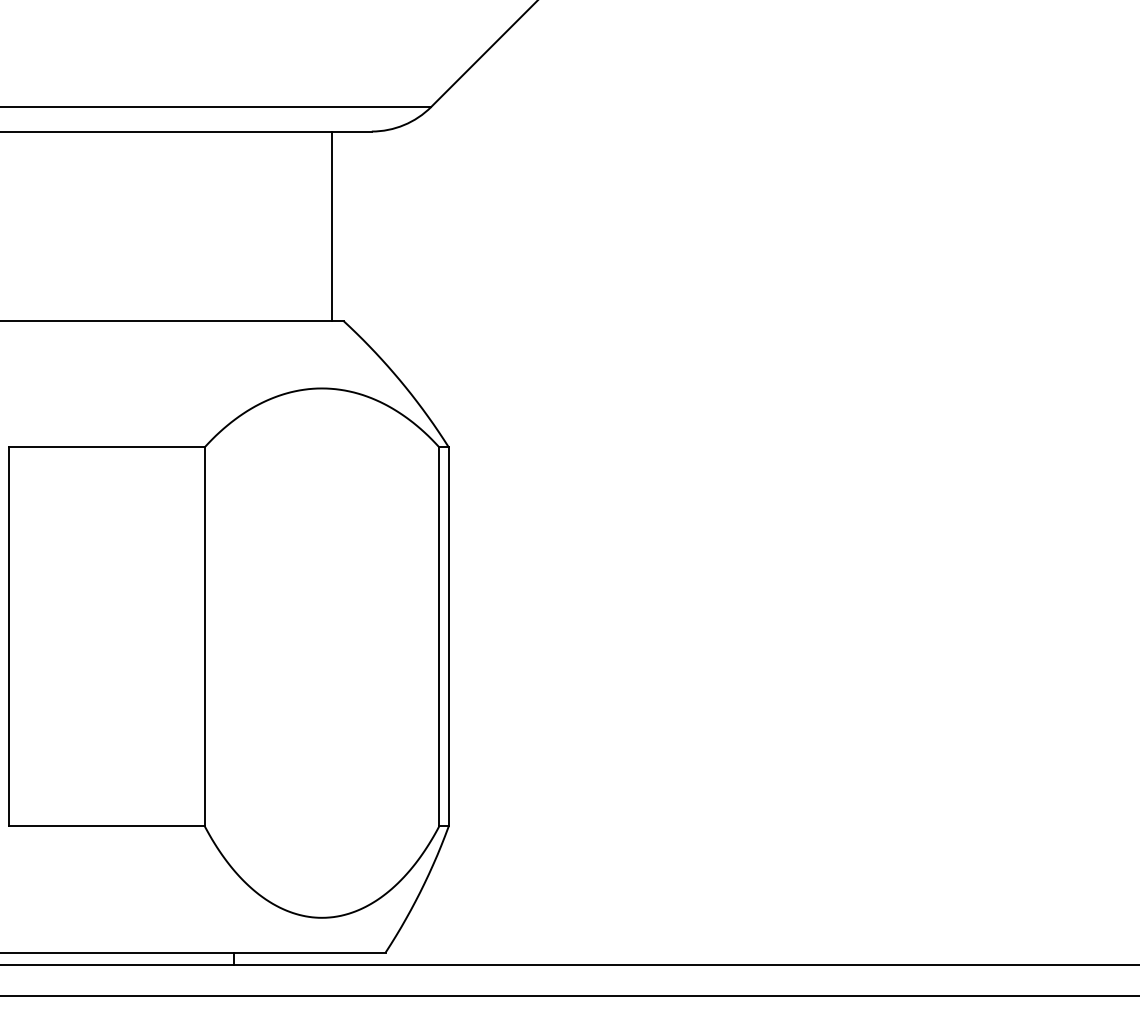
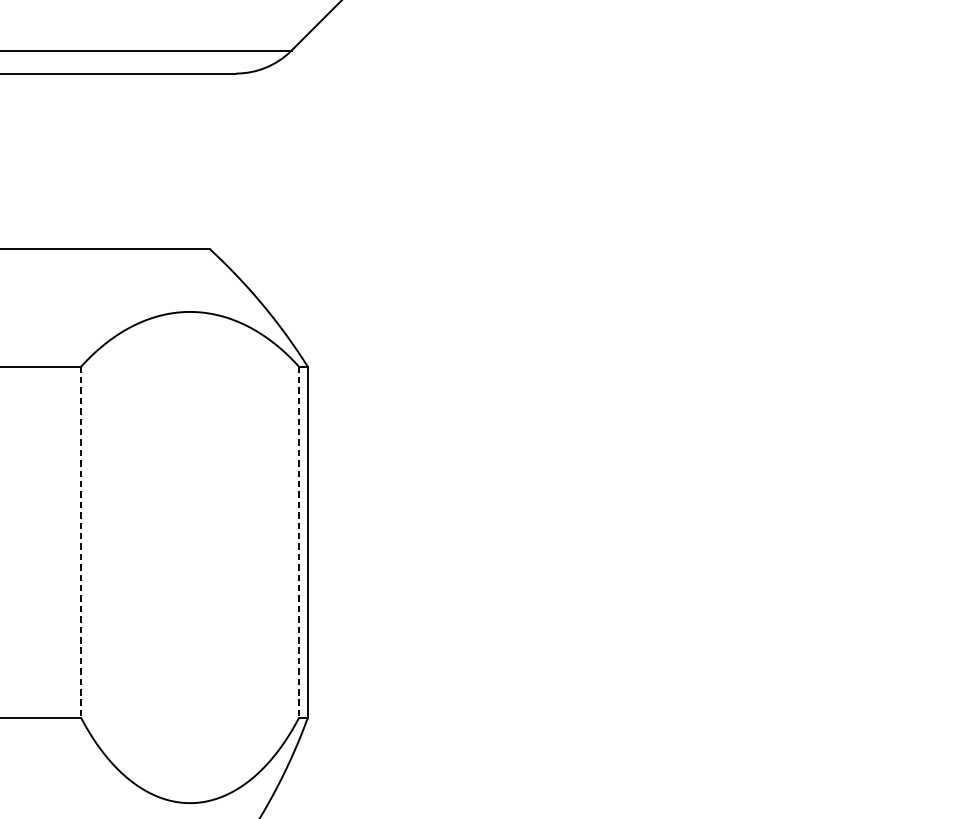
line: (331, 225) -> (198, 160), removed
line: (204, 636) -> (81, 542), solid -> dashed
line: (439, 636) -> (299, 542), solid -> dashed

